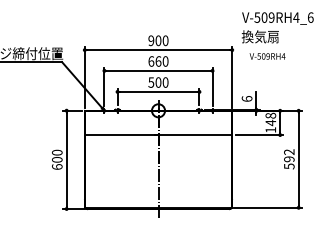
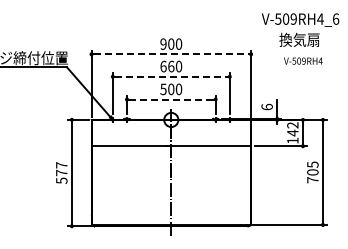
text: (260, 36) -> (299, 39), moved
line: (158, 50) -> (171, 54), solid -> dashed
text: (267, 55) -> (303, 60), moved
line: (158, 70) -> (171, 76), solid -> dashed
line: (158, 91) -> (171, 99), solid -> dashed
text: (270, 115) -> (292, 125), 148 -> 142
text: (57, 159) -> (61, 172), 600 -> 577
text: (288, 159) -> (312, 172), 592 -> 705

